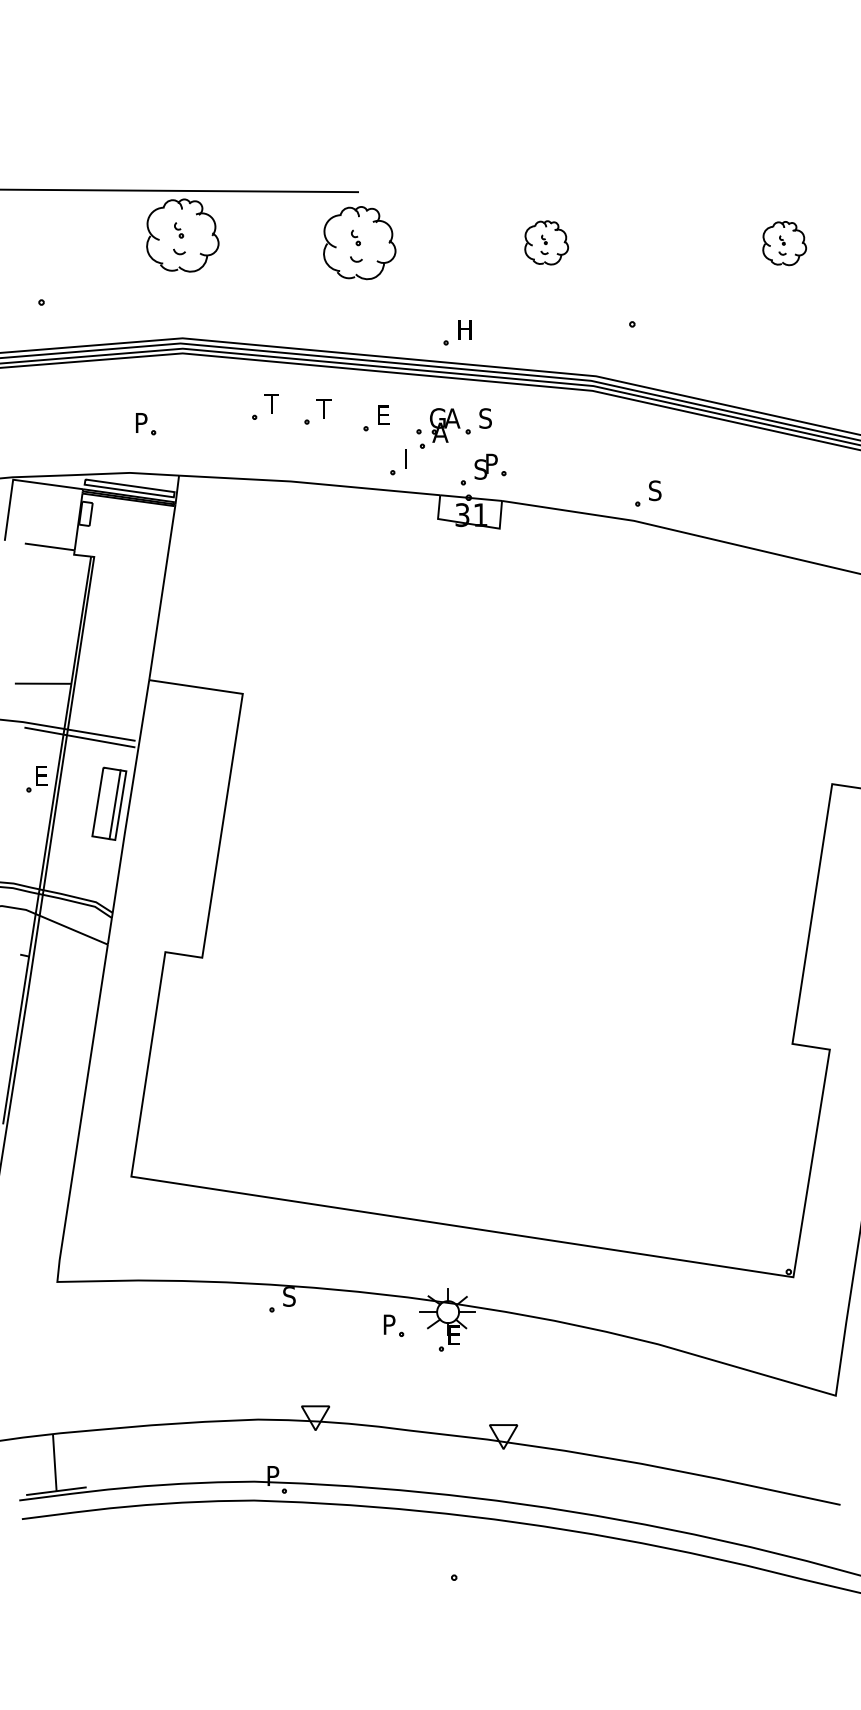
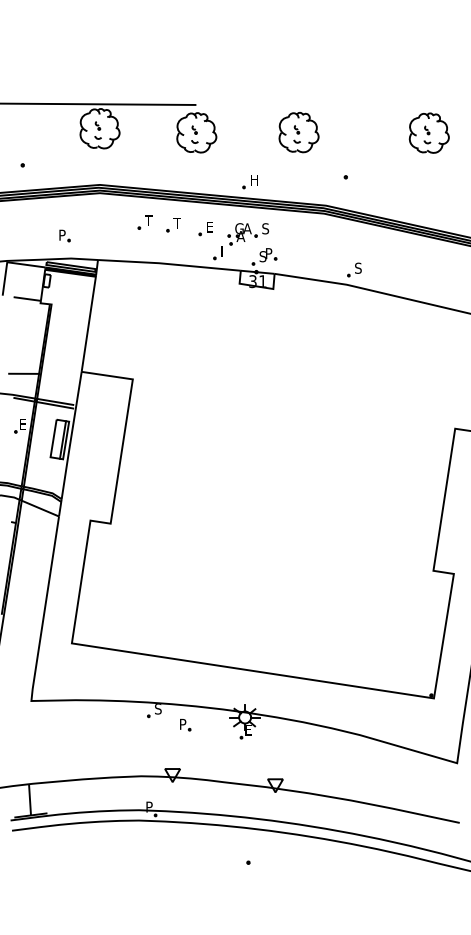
part: (545, 242) -> (298, 132), size x1.67
part: (783, 242) -> (428, 132), size x1.67
part: (145, 423) -> (64, 235), moved
part: (393, 1326) -> (185, 725), moved

